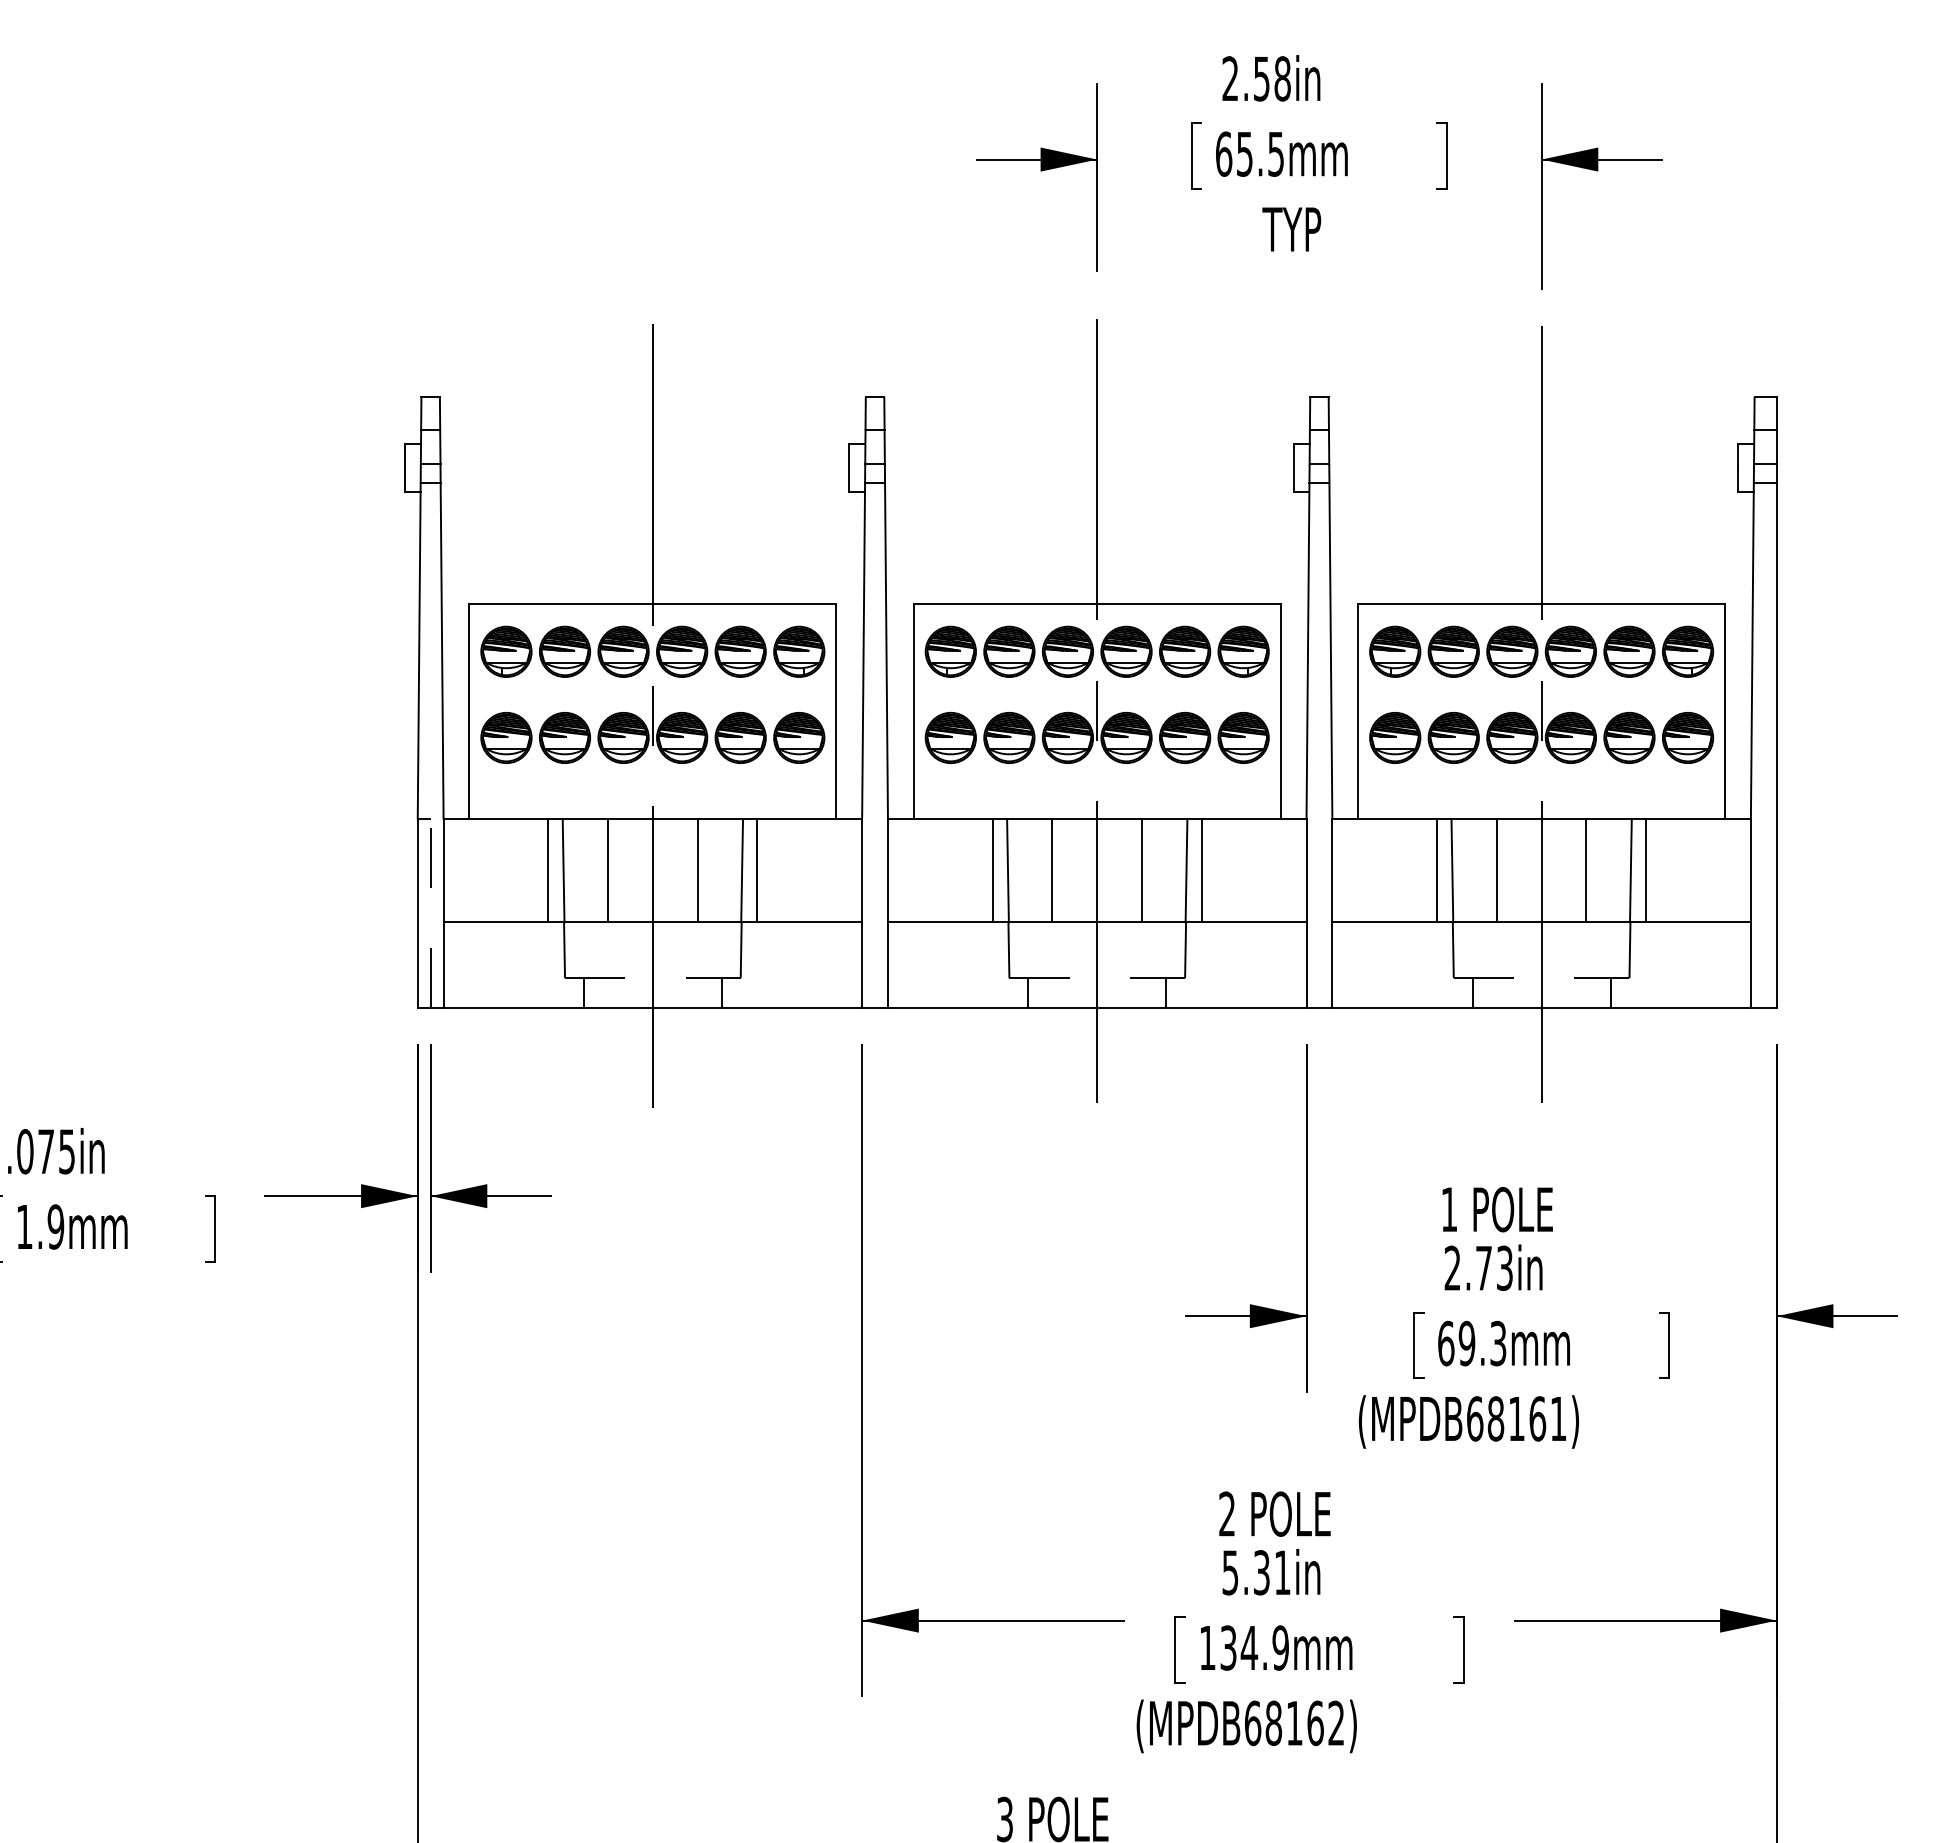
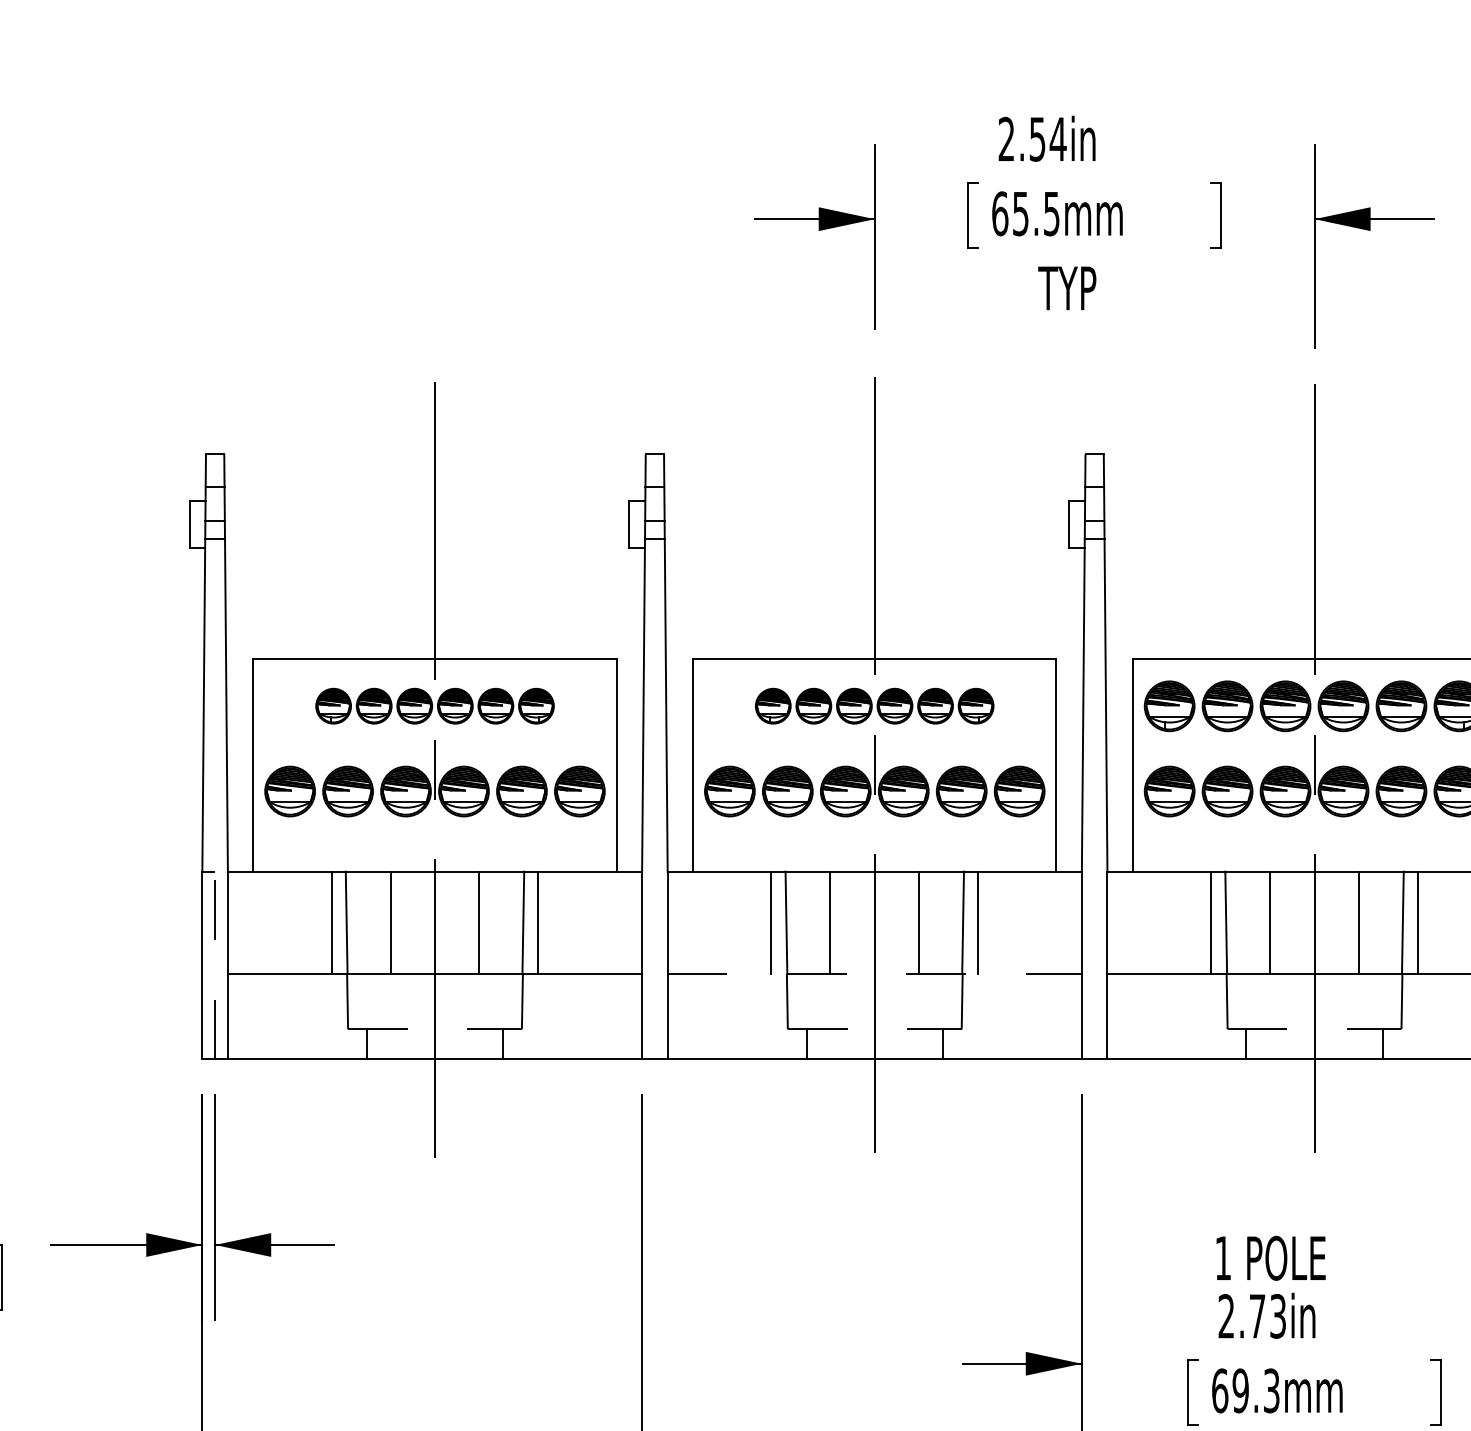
text: (1282, 78) -> (1058, 138), 2.58in -> 2.54in
part: (652, 651) -> (434, 705), size x0.7
part: (1096, 651) -> (874, 705), size x0.7
line: (1097, 922) -> (875, 974), solid -> dashed

